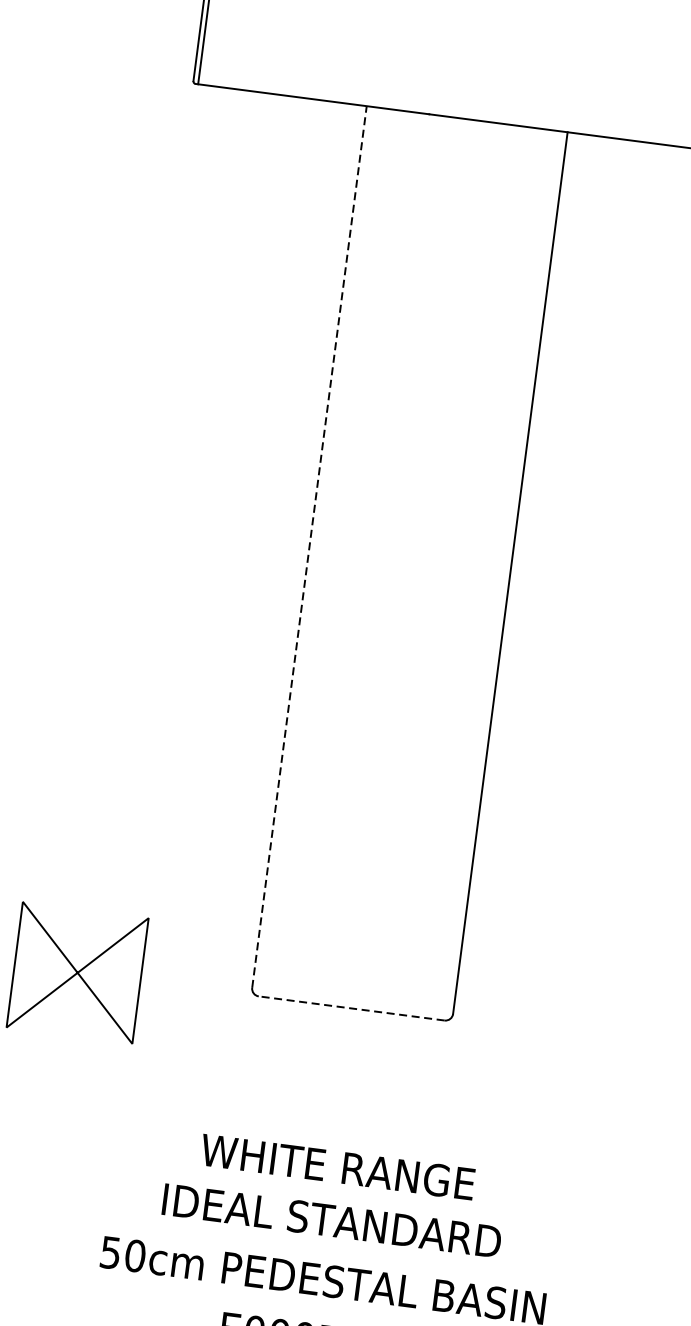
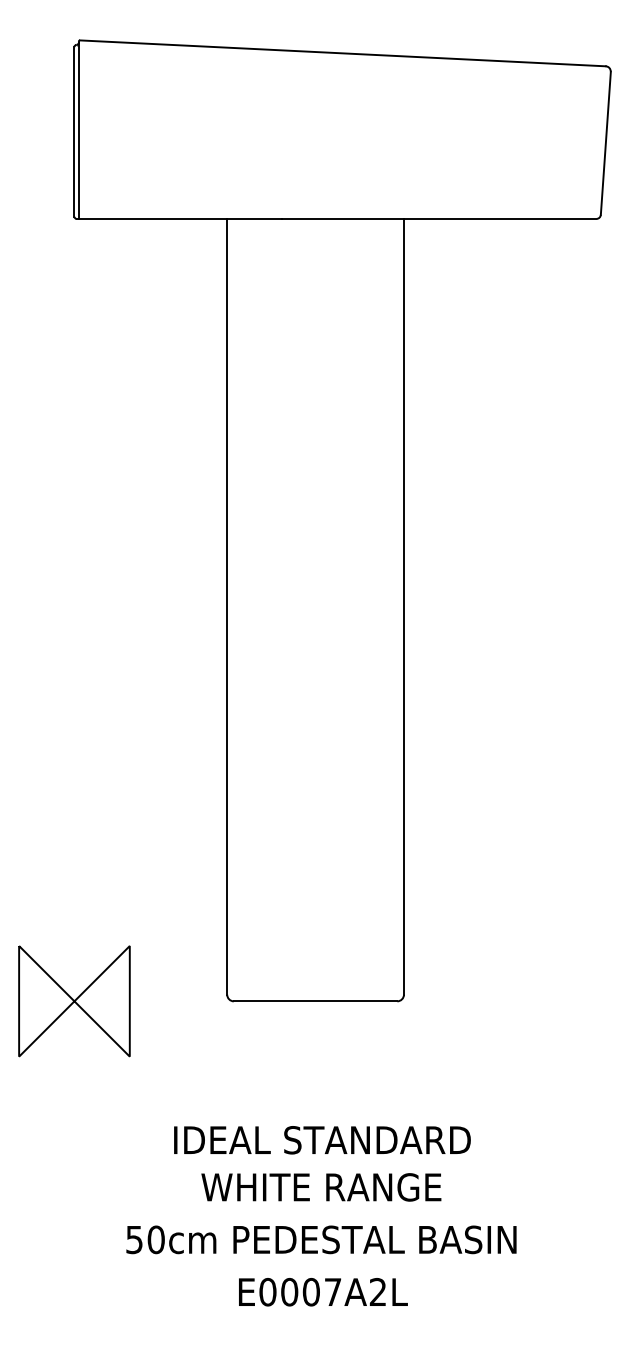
line: (309, 546) -> (227, 606), dashed -> solid
line: (351, 1008) -> (315, 1001), dashed -> solid
text: (339, 1167) -> (322, 1140), WHITE RANGE -> IDEAL STANDARD
text: (332, 1221) -> (322, 1187), IDEAL STANDARD -> WHITE RANGE

